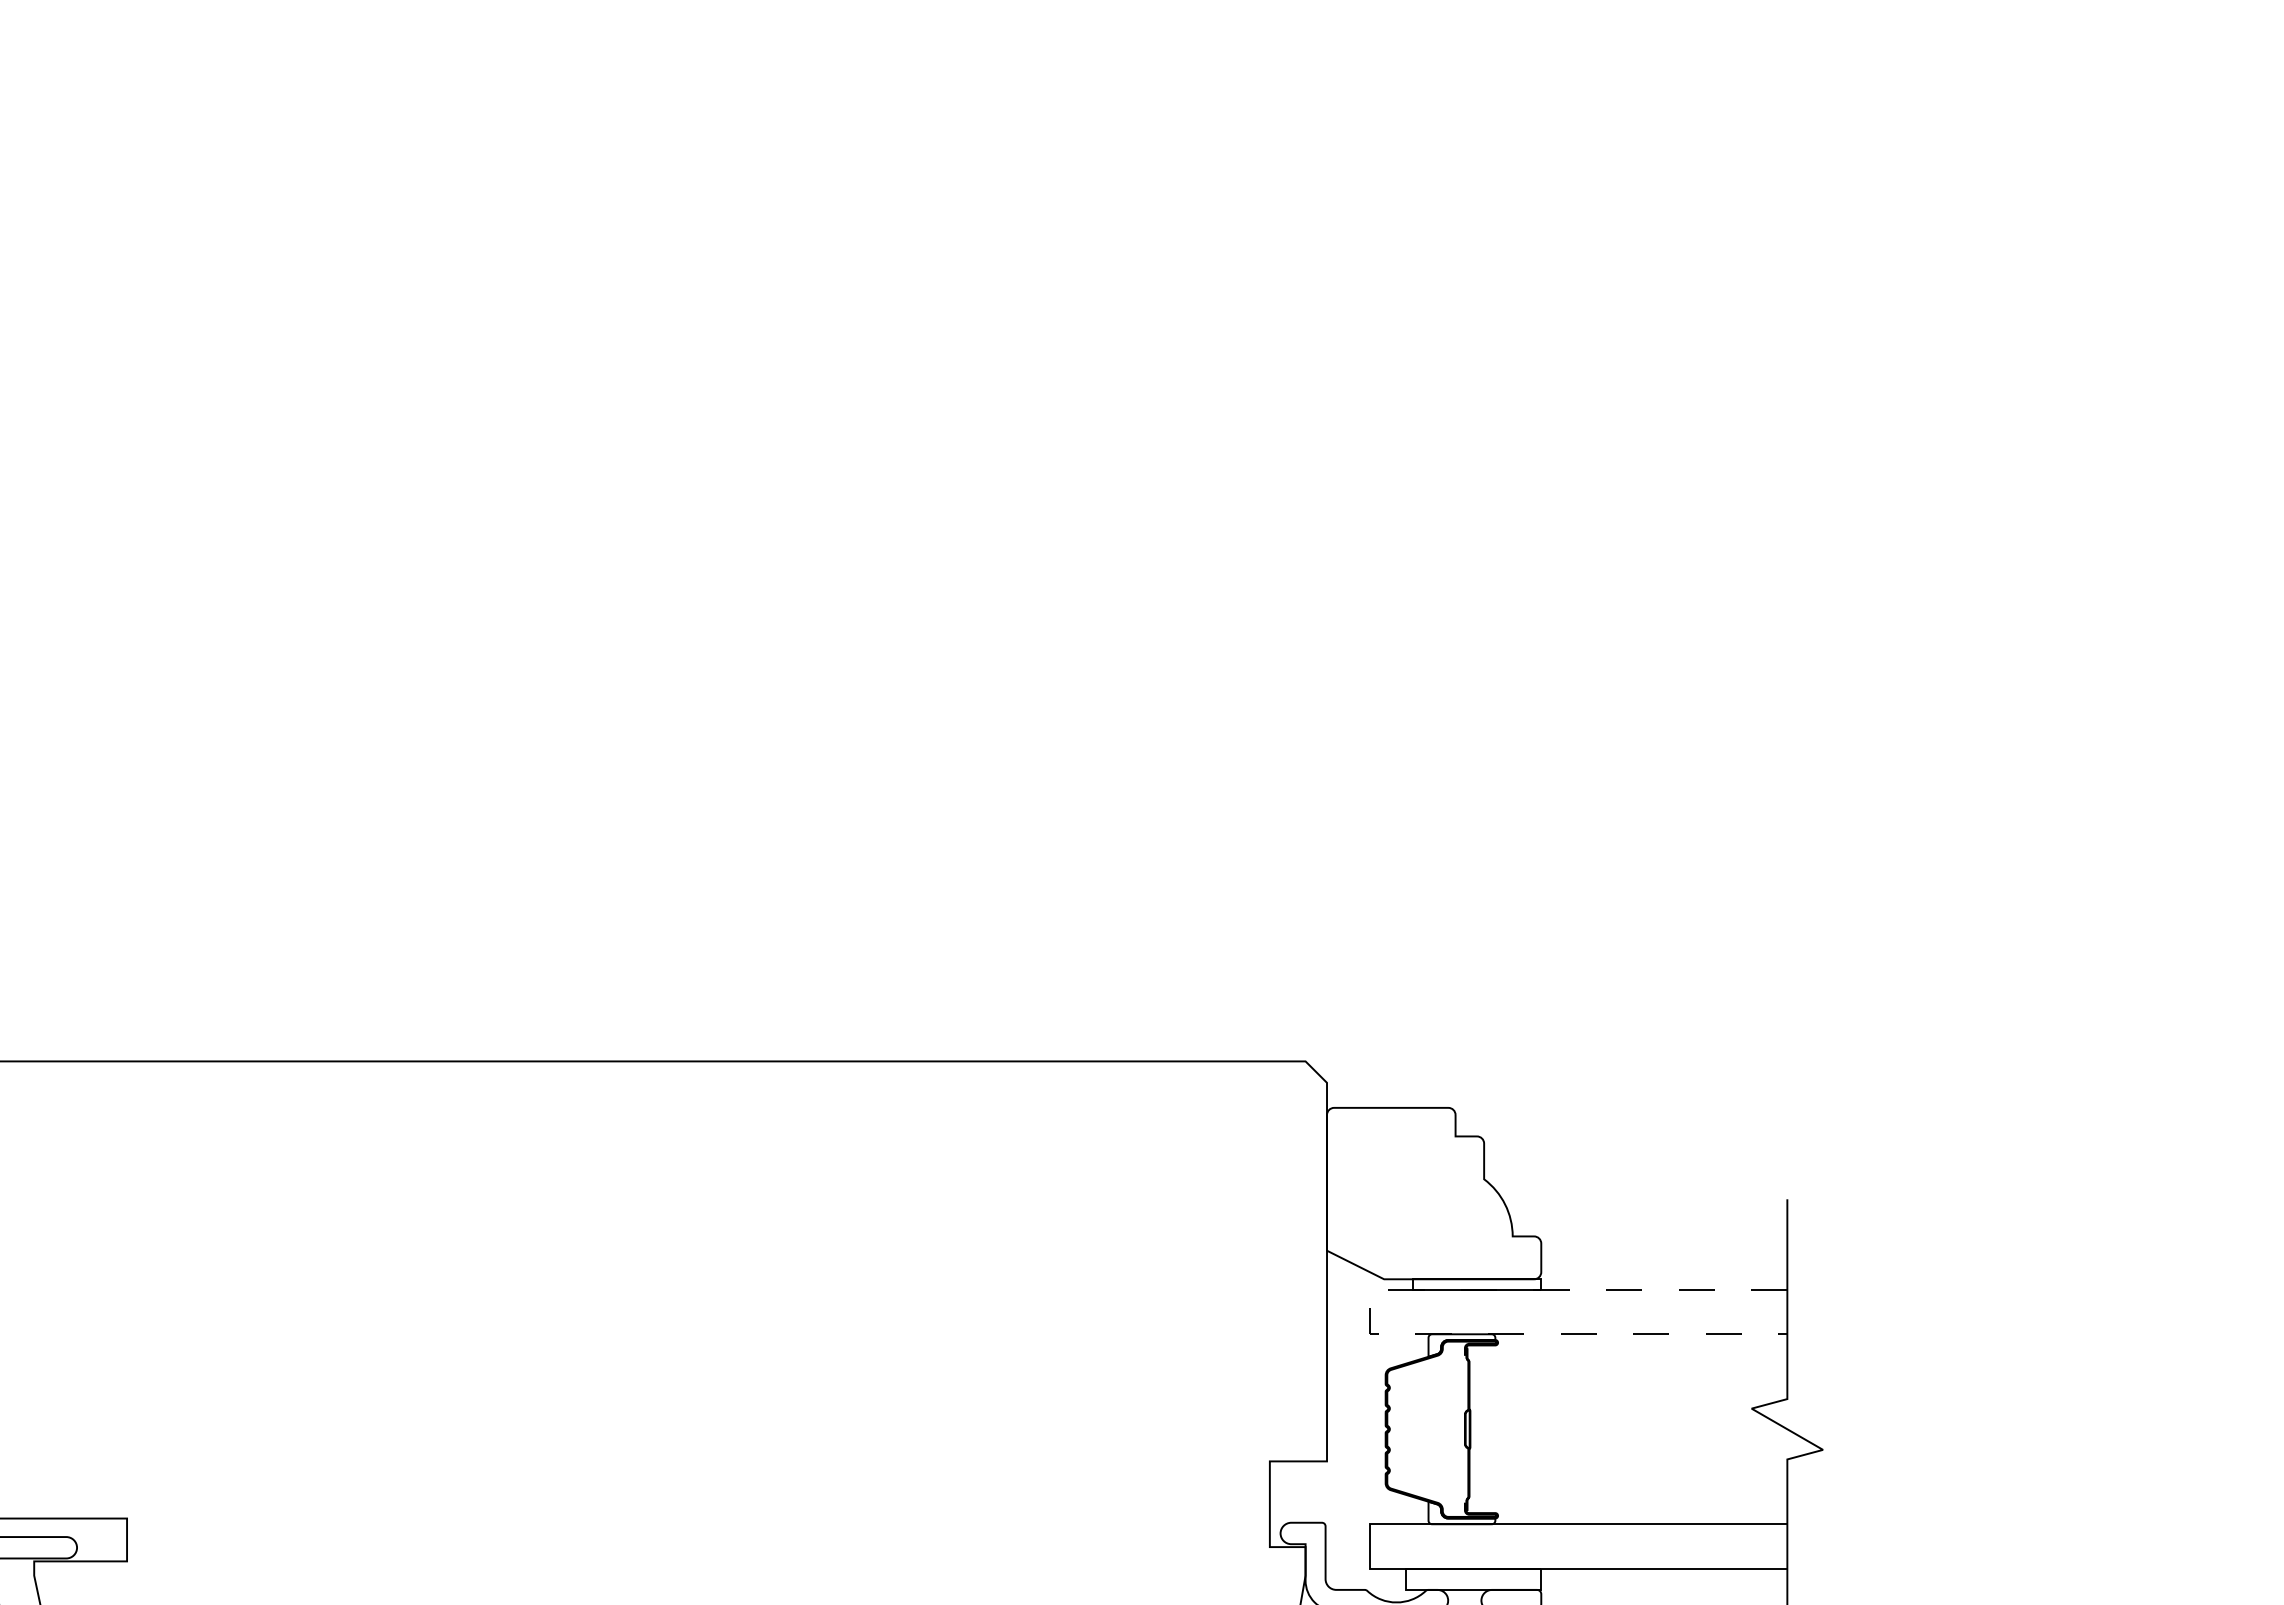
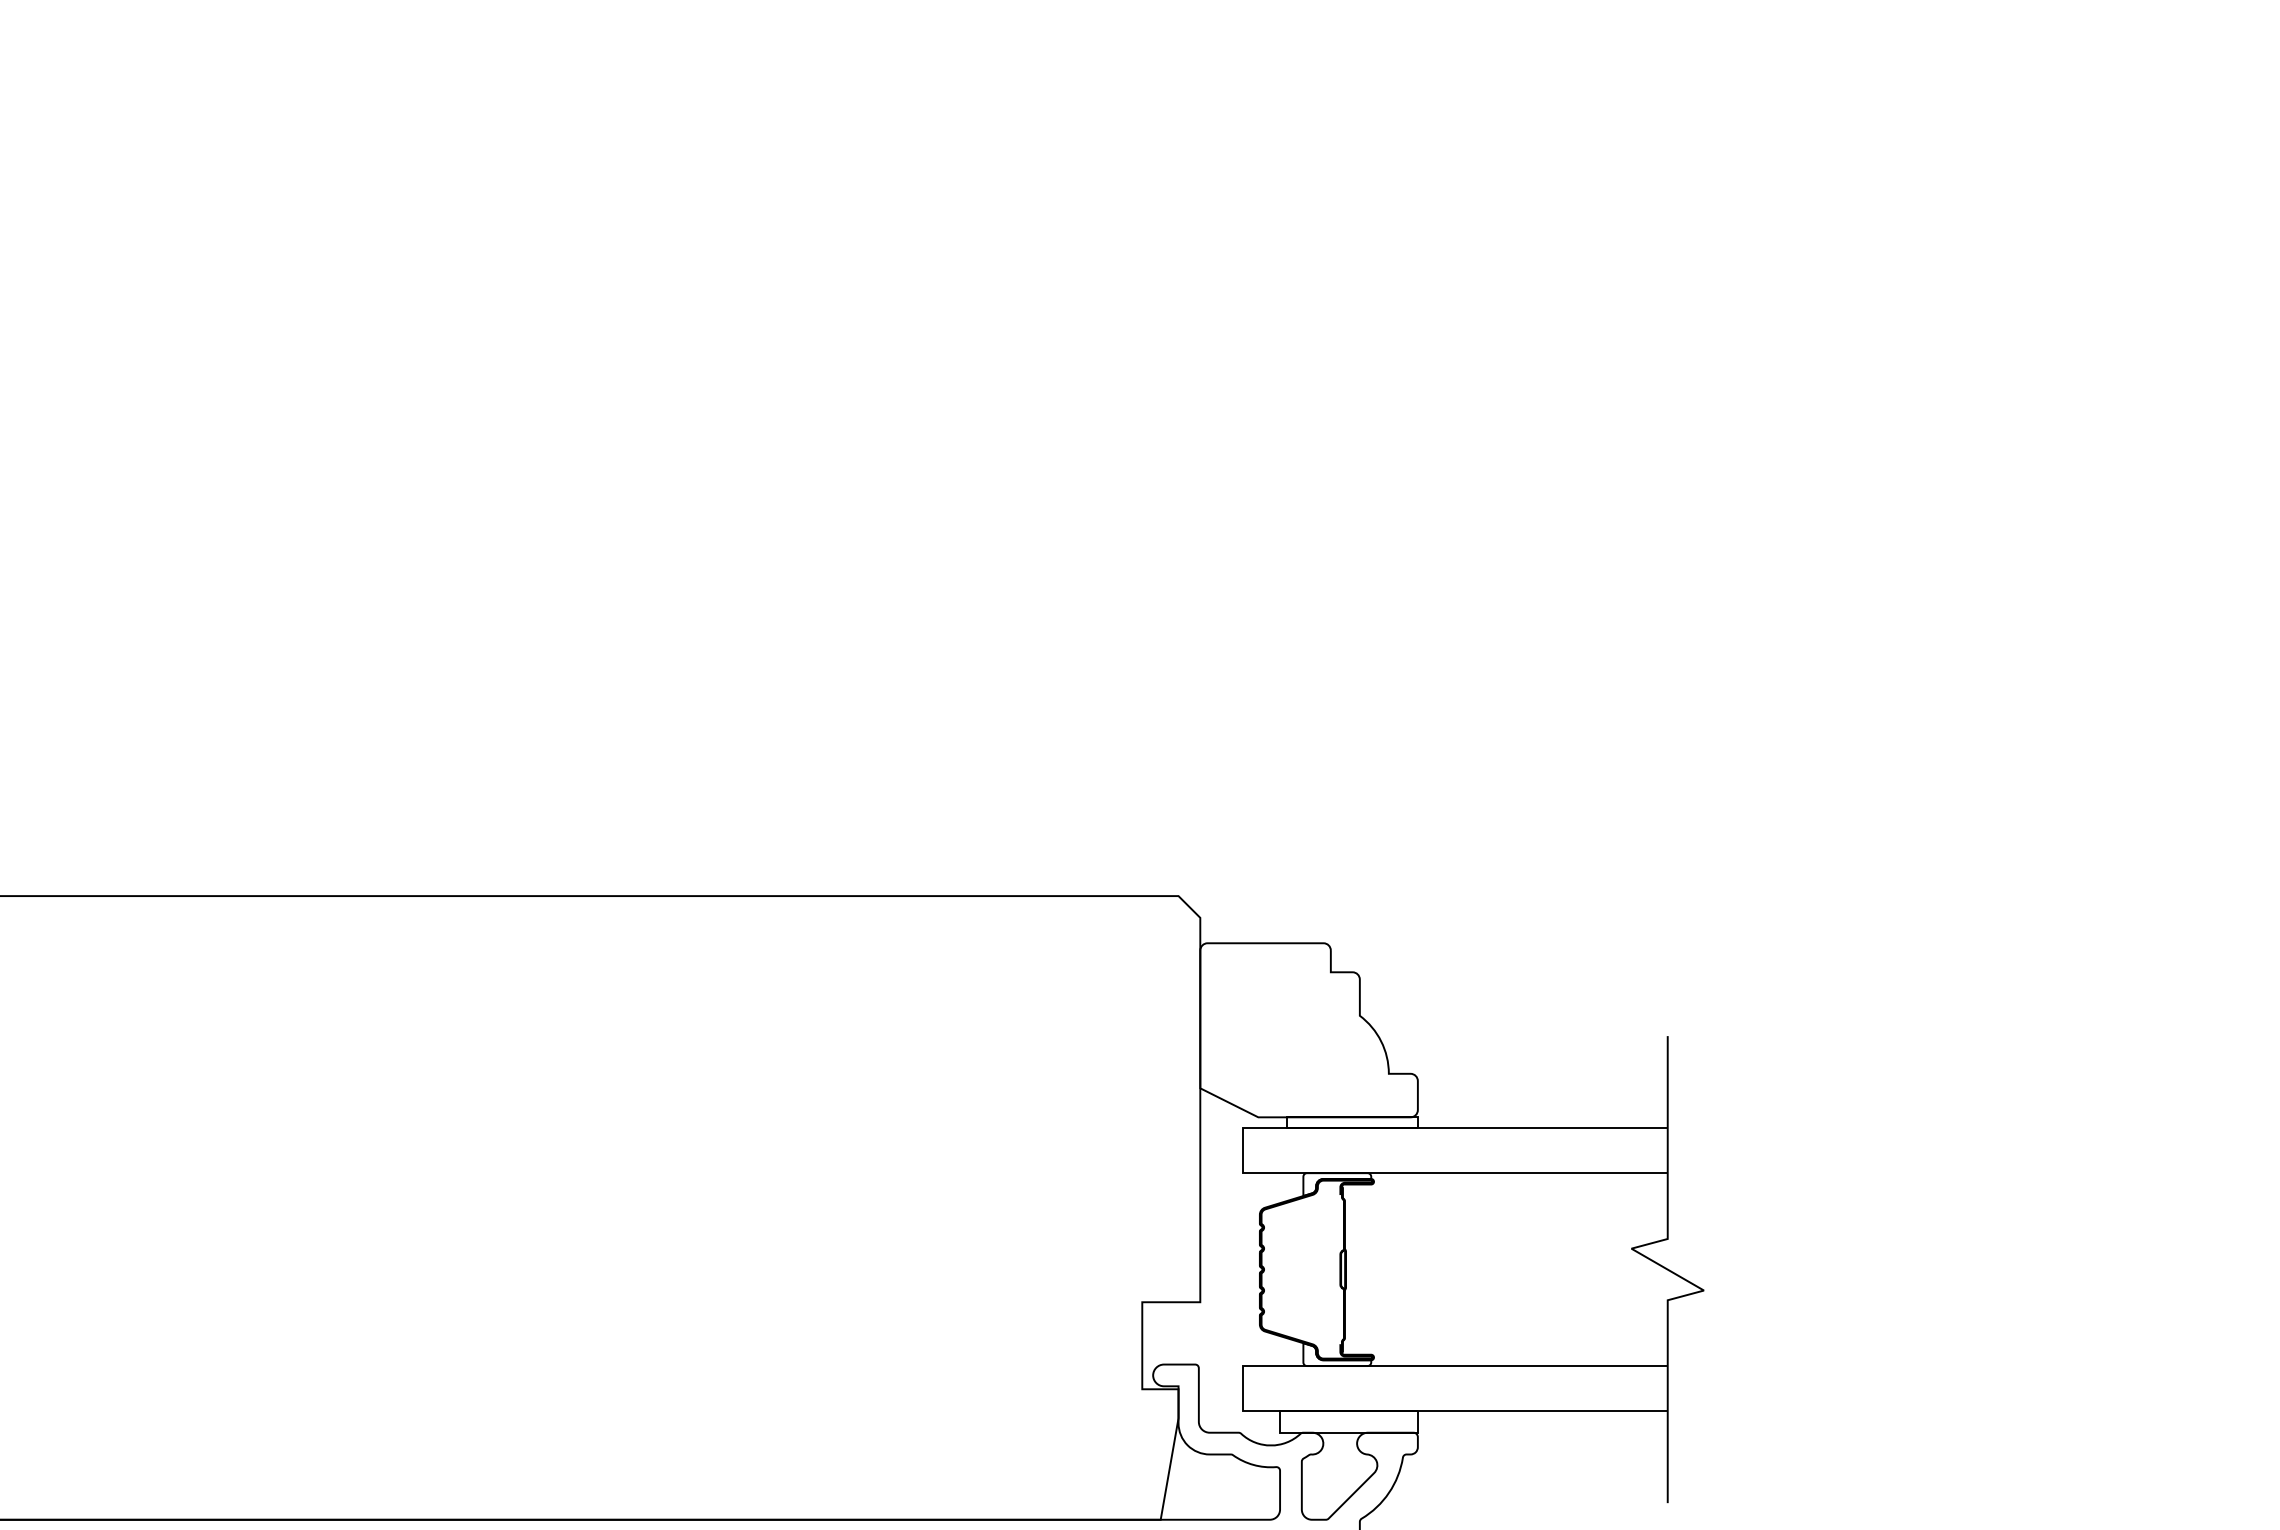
line: (1369, 1312) -> (1243, 1151), dashed -> solid

